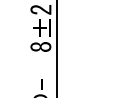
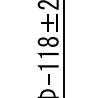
fill: (40, 60) -> (47, 55), added
fill: (40, 72) -> (47, 67), added

